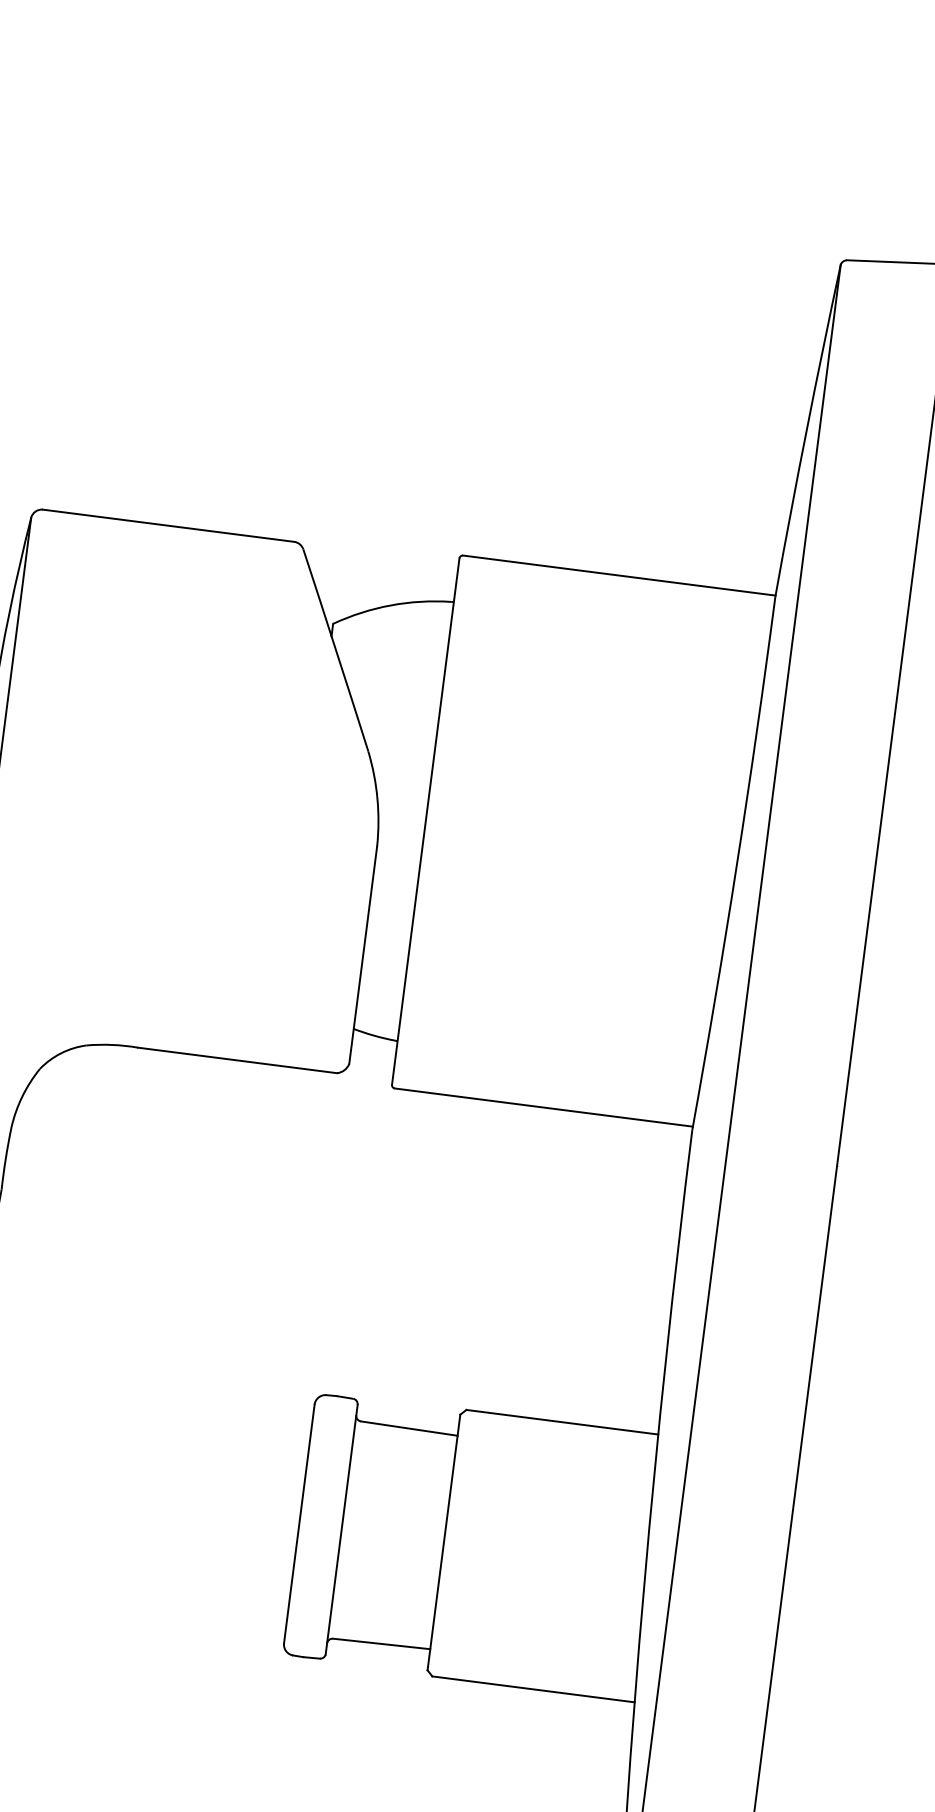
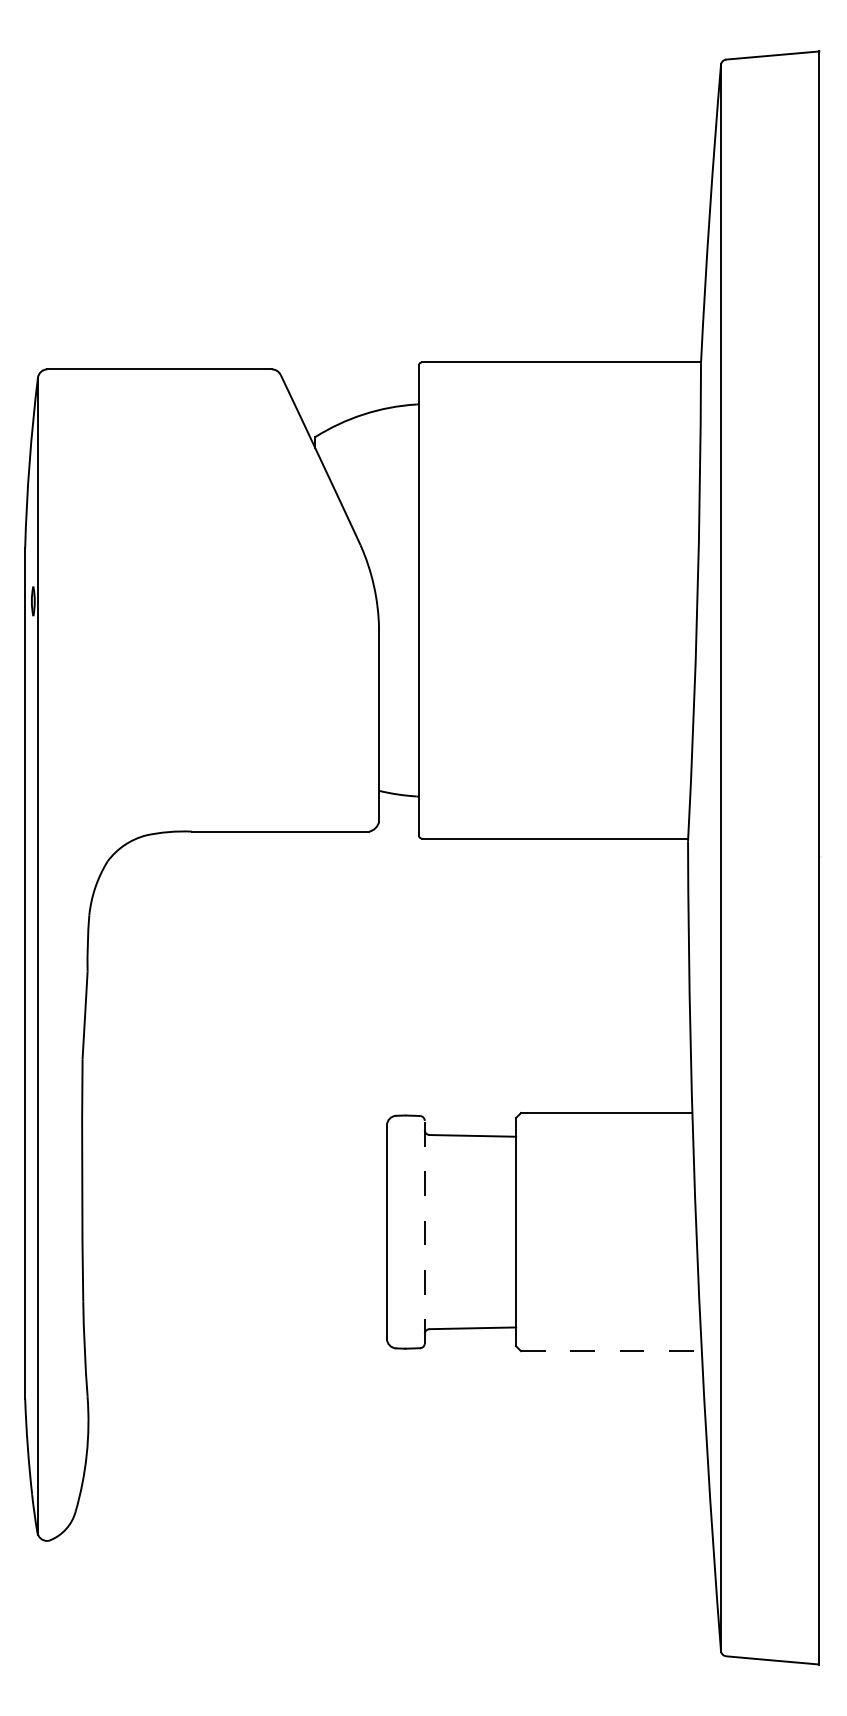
line: (341, 1529) -> (424, 1232), solid -> dashed
line: (533, 1689) -> (611, 1351), solid -> dashed

